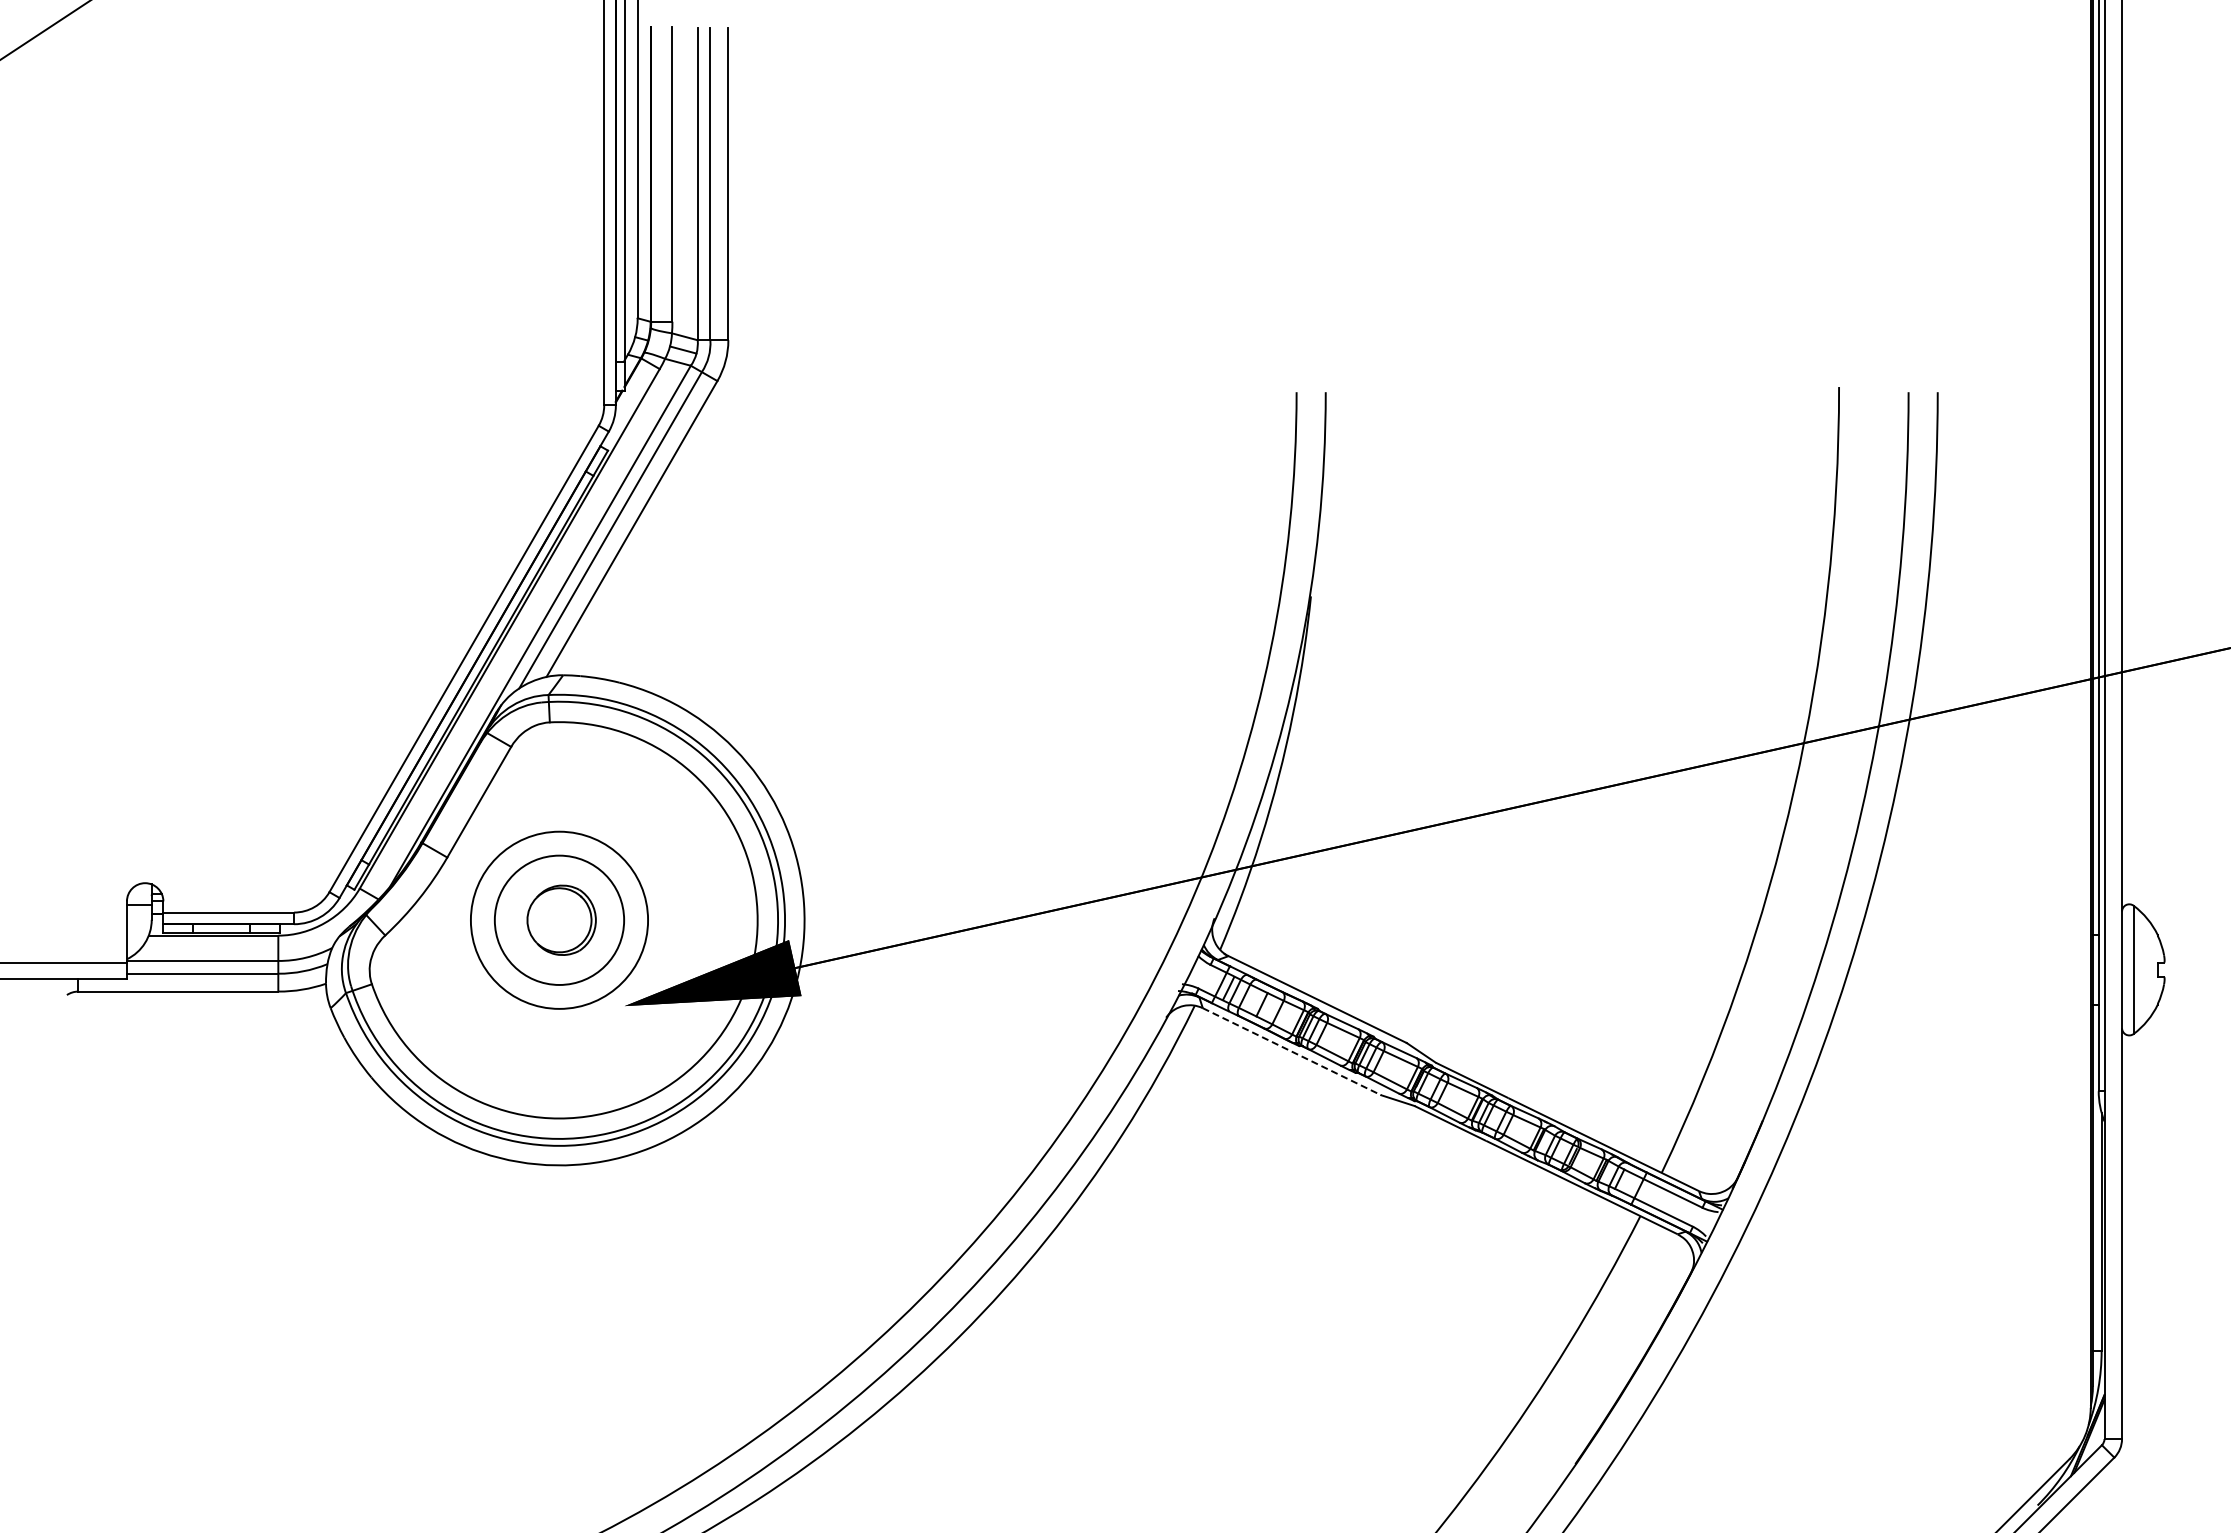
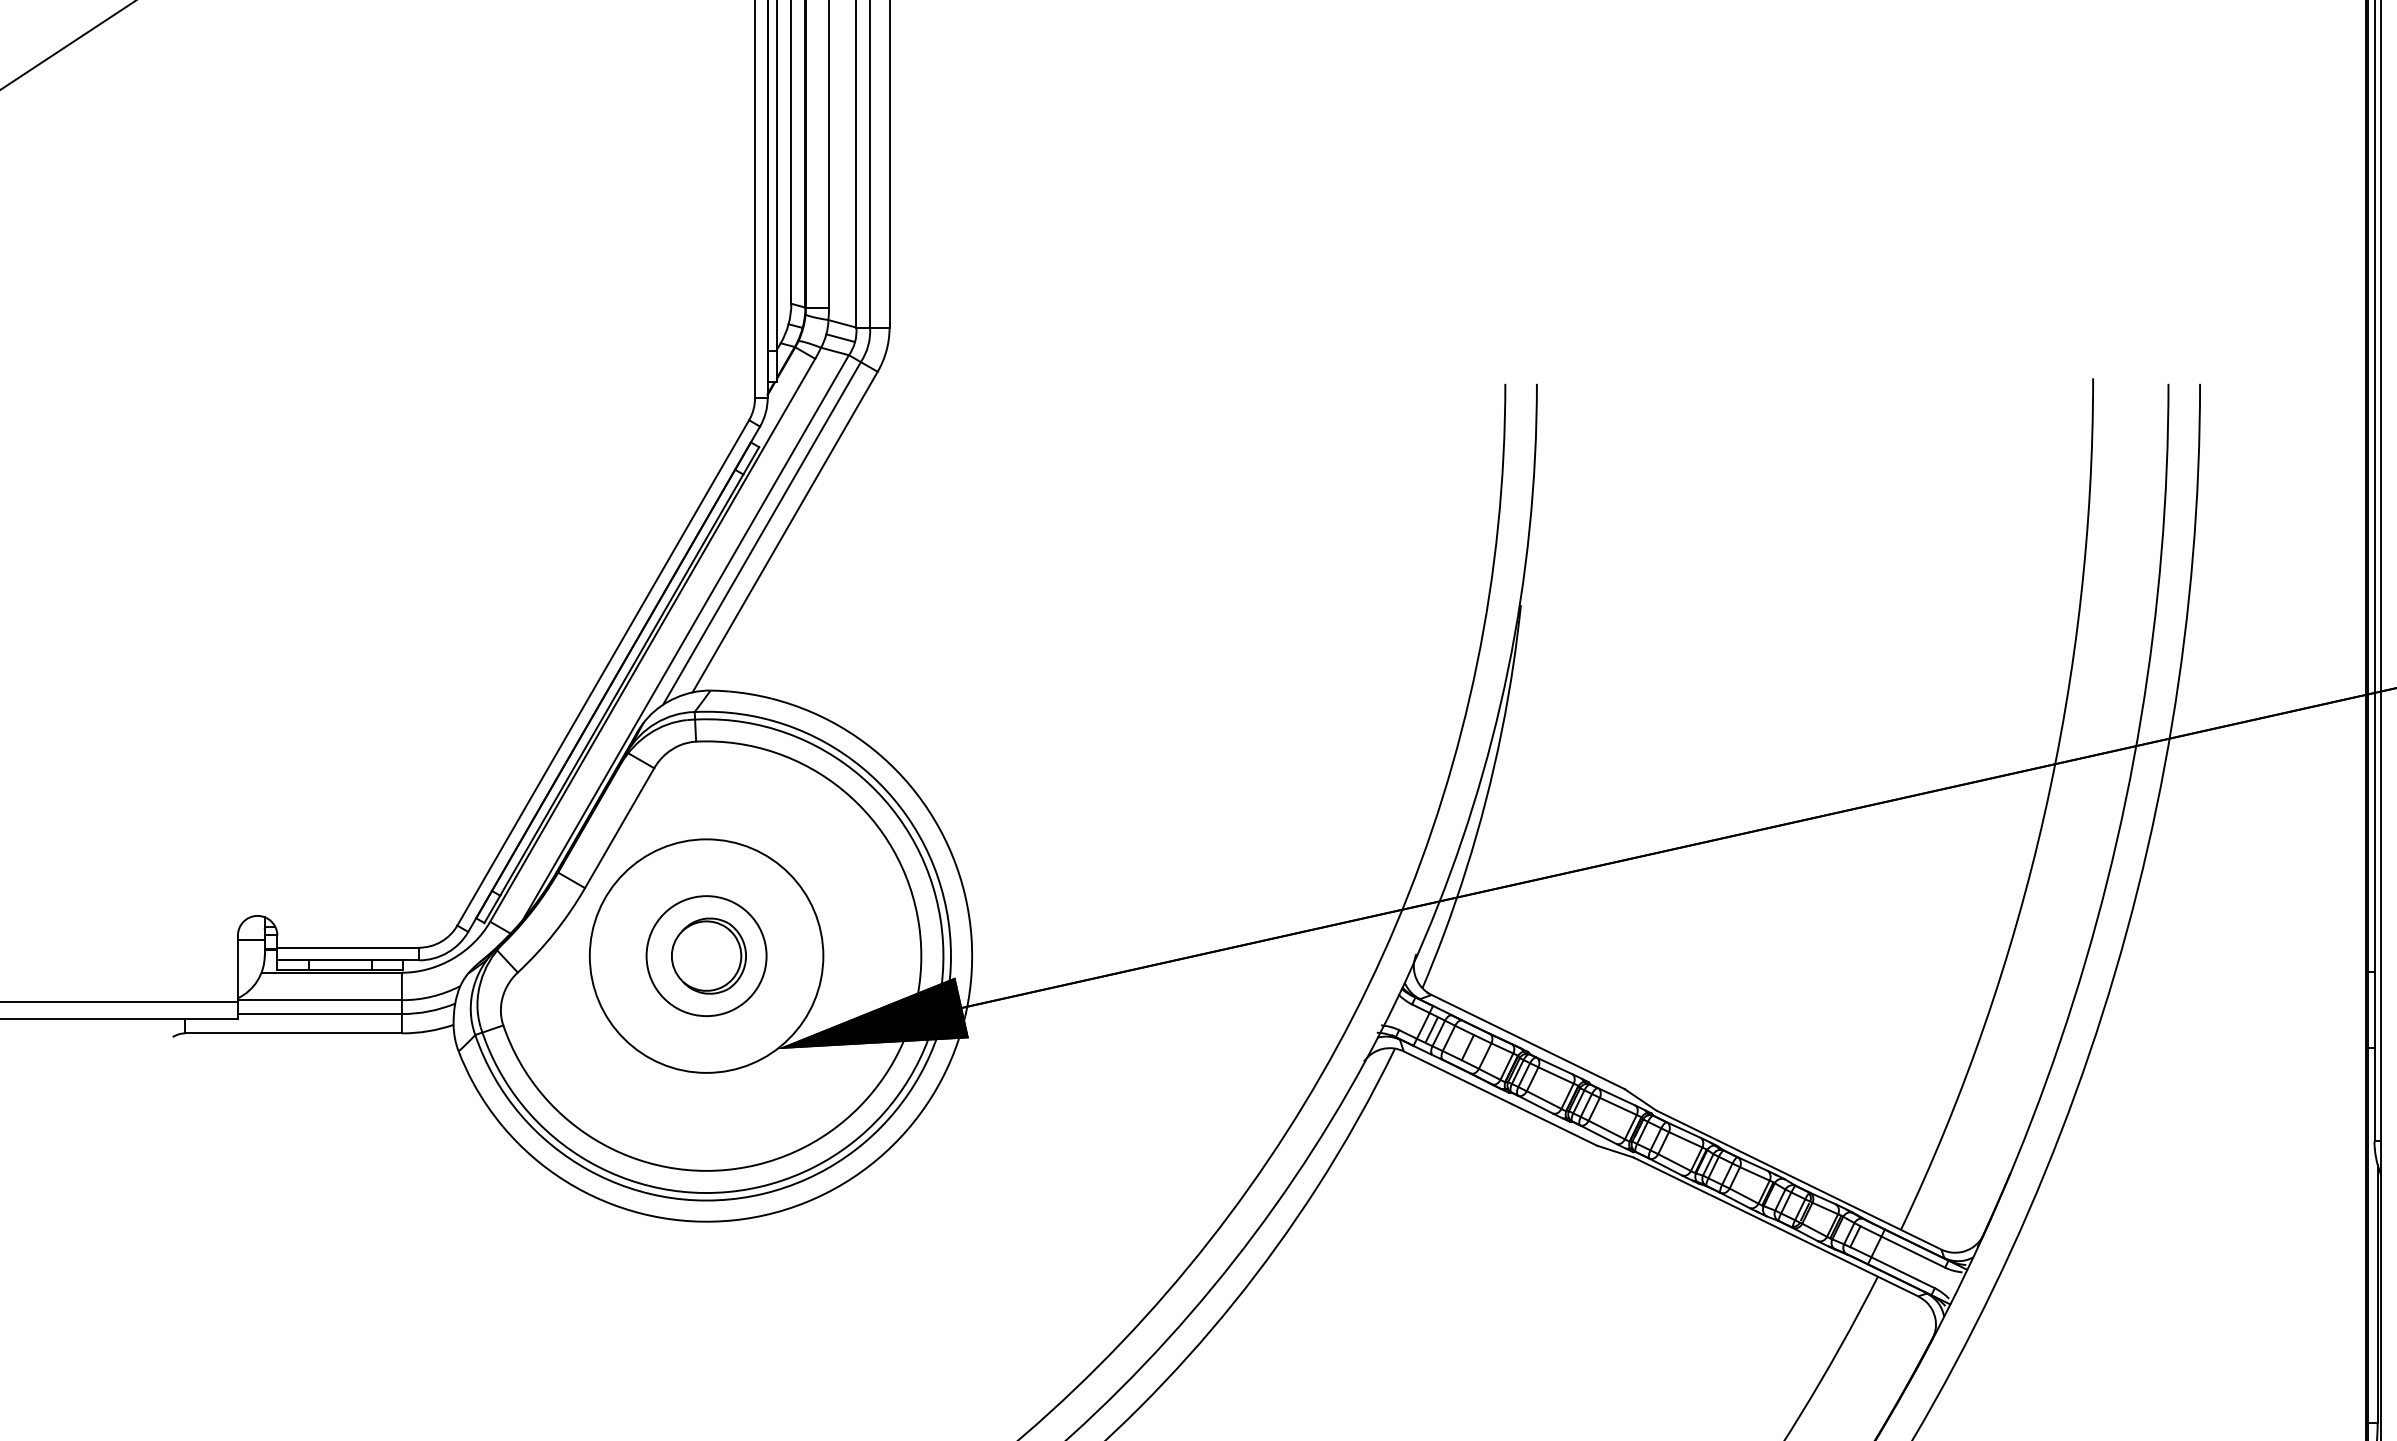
circle: (559, 919) -> (706, 955), size x0.62
circle: (559, 920) -> (706, 956), size x1.67
line: (1292, 1051) -> (1500, 1098), dashed -> solid

